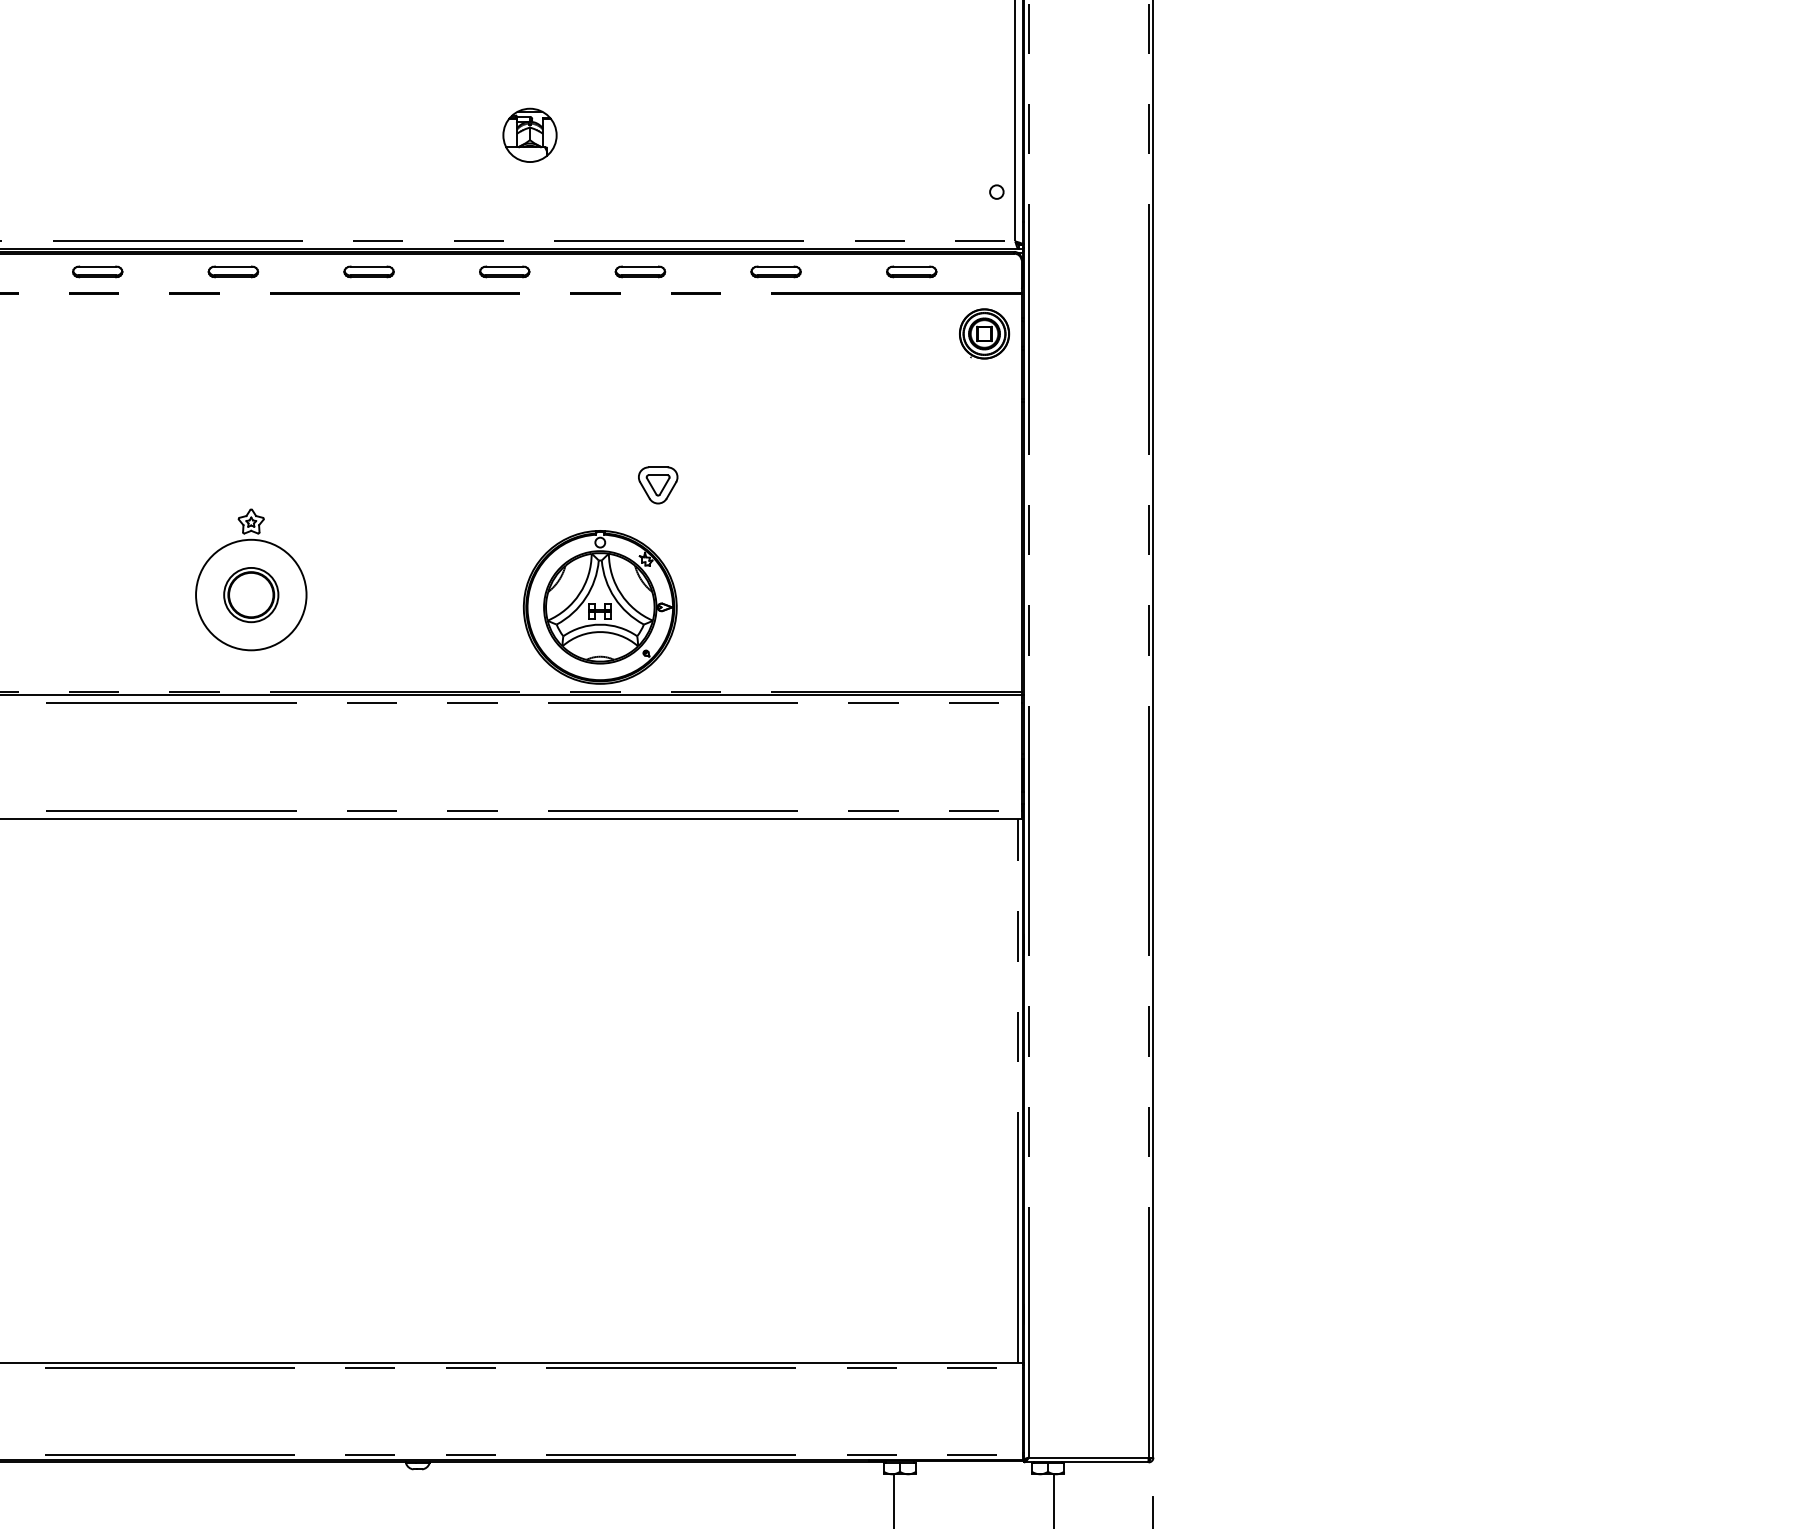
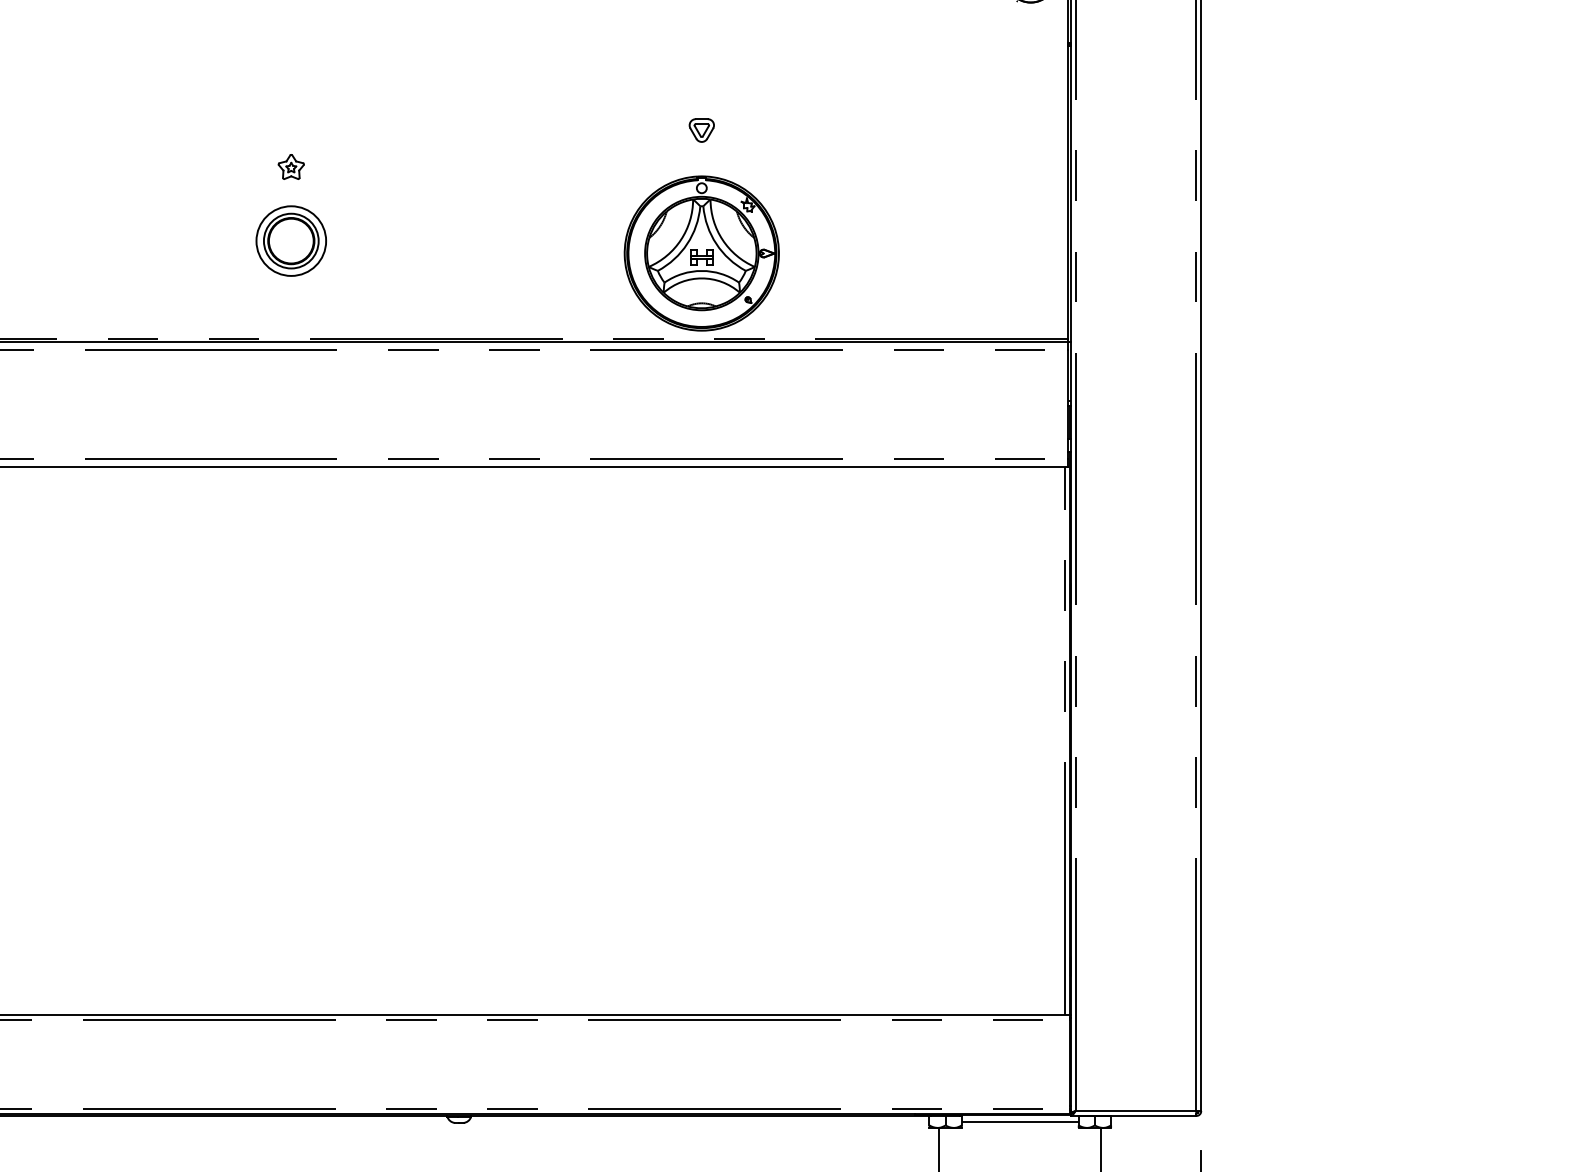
part: (658, 485) -> (702, 130), size x0.62
circle: (250, 594) -> (290, 240), size x0.62
part: (599, 607) -> (701, 253), moved
line: (974, 1468) -> (1020, 1122), added

